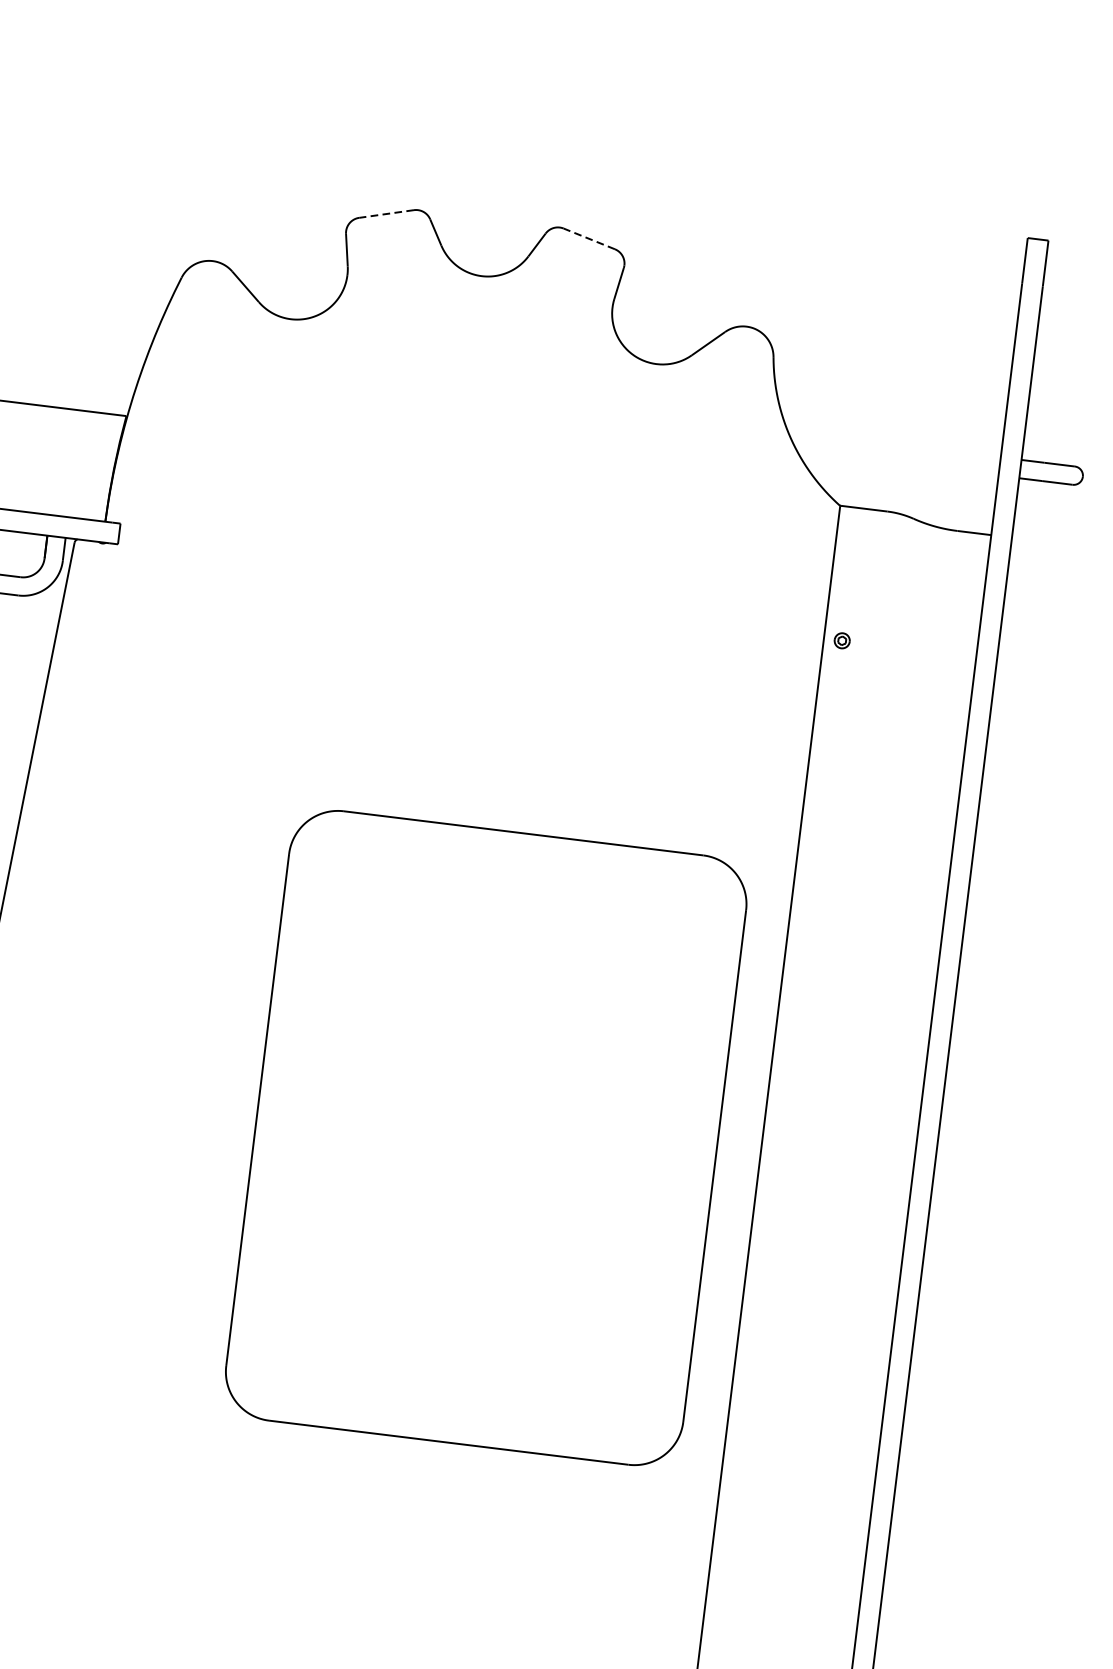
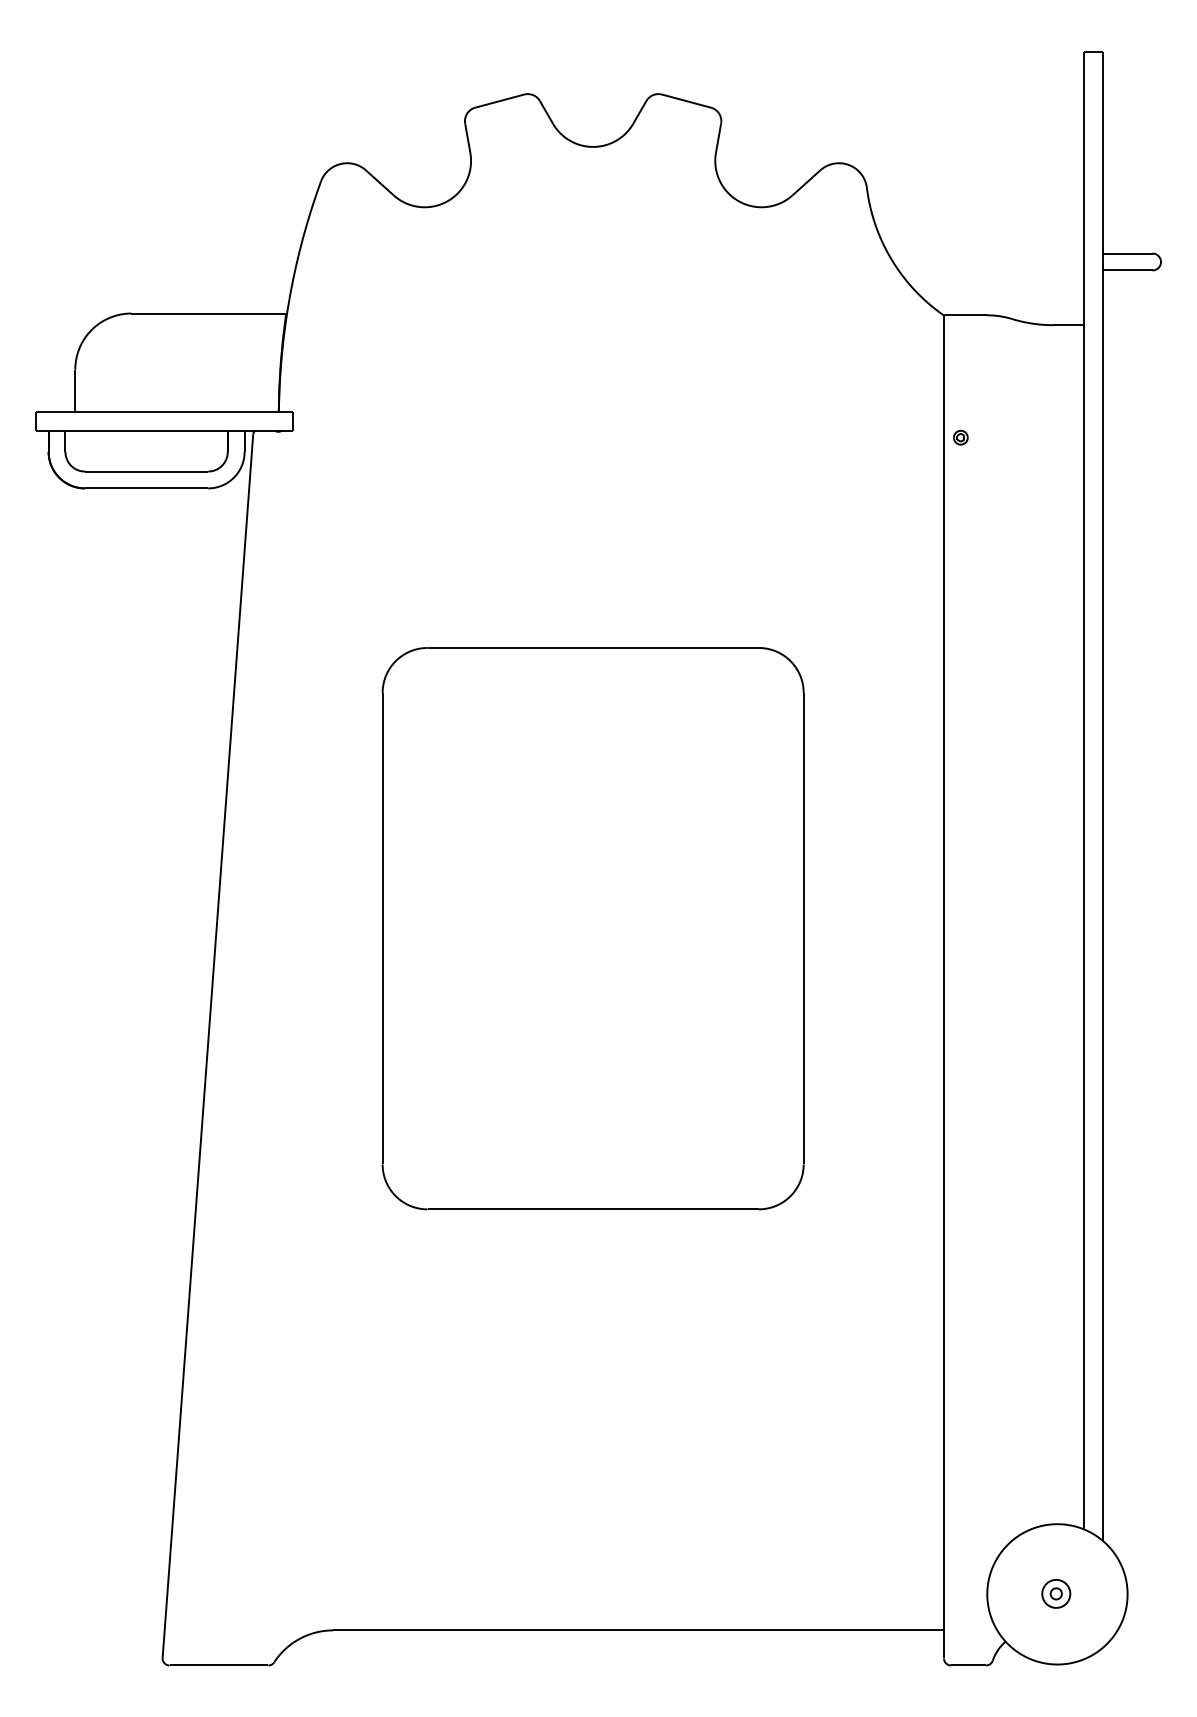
line: (386, 214) -> (499, 101), dashed -> solid
line: (589, 239) -> (686, 101), dashed -> solid
part: (485, 1137) -> (592, 928), moved

